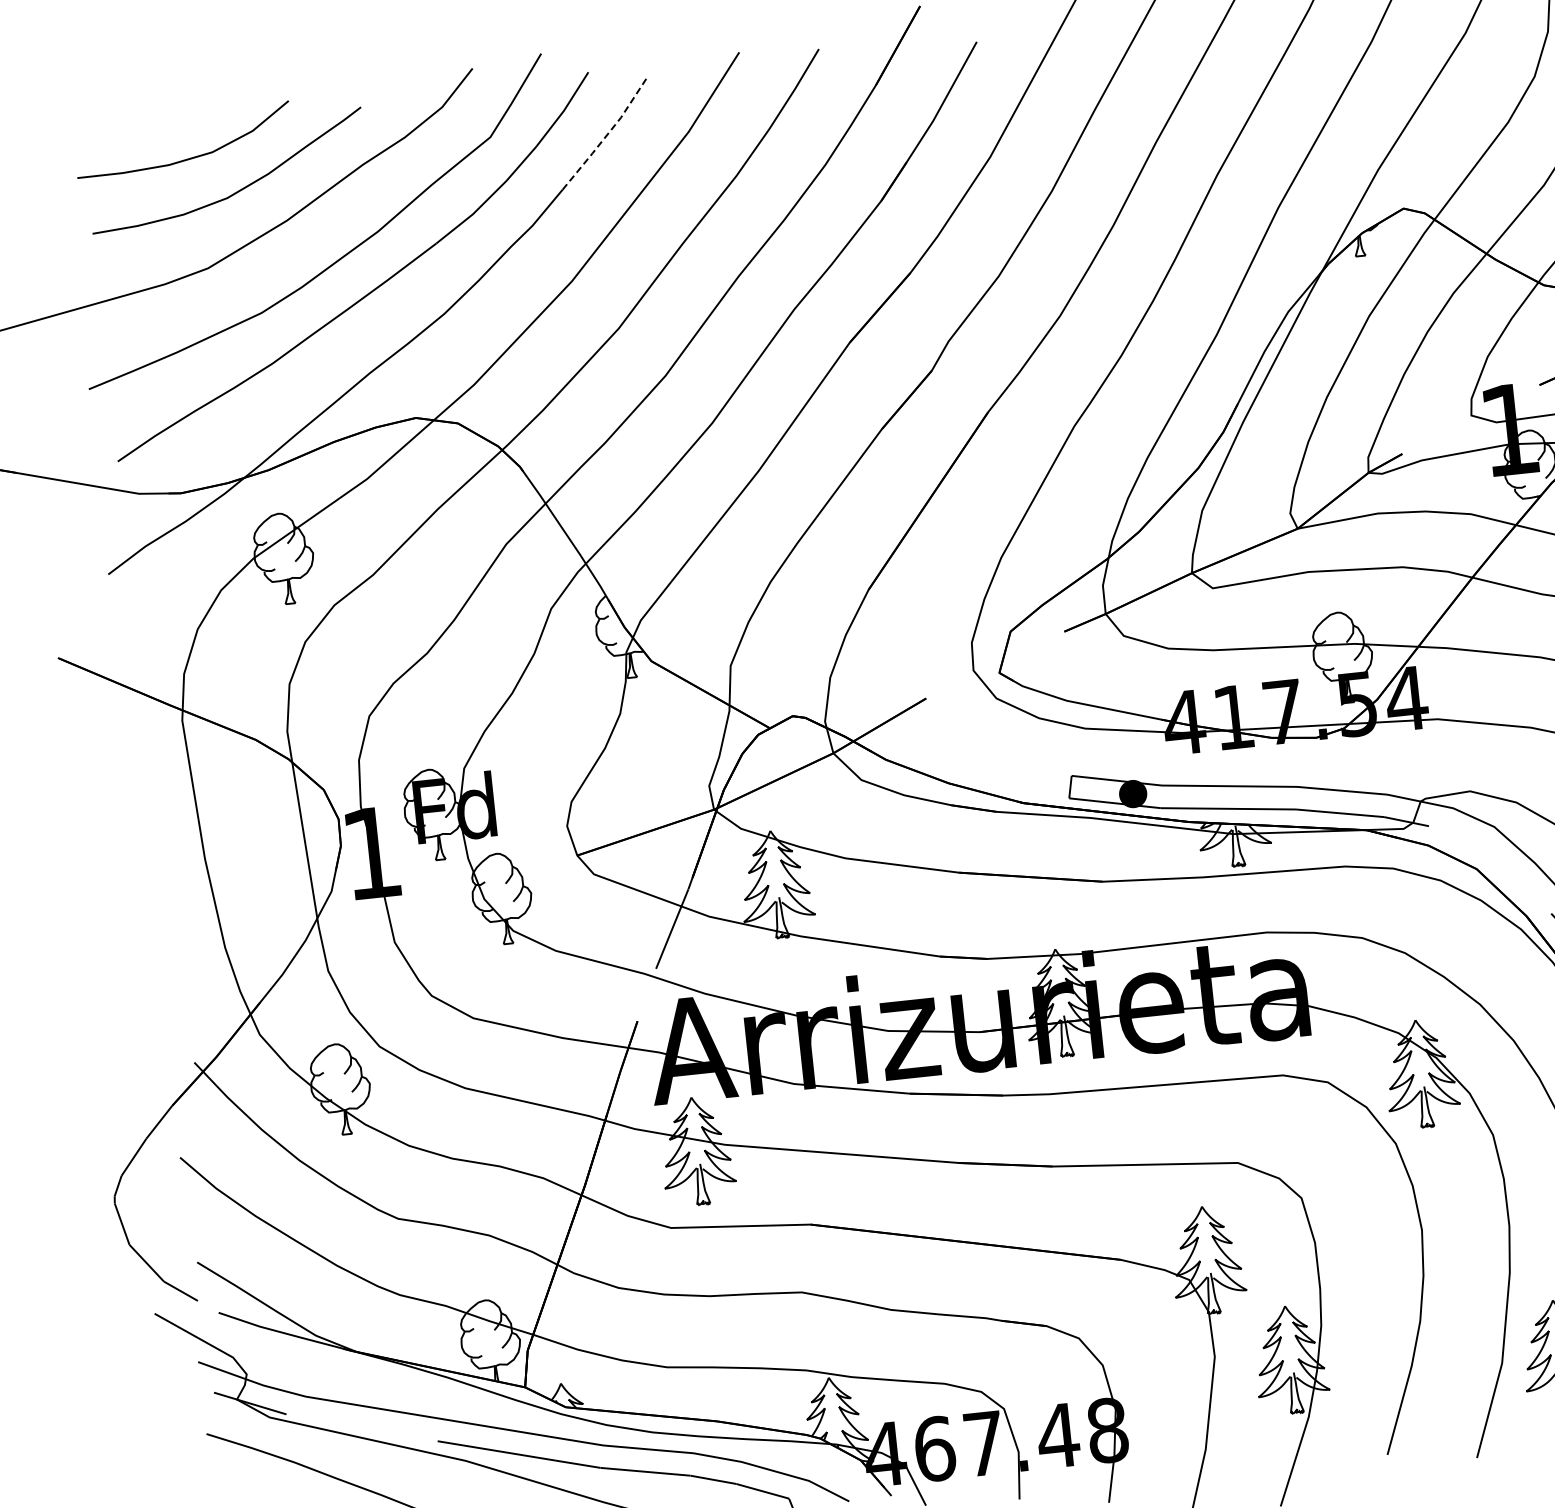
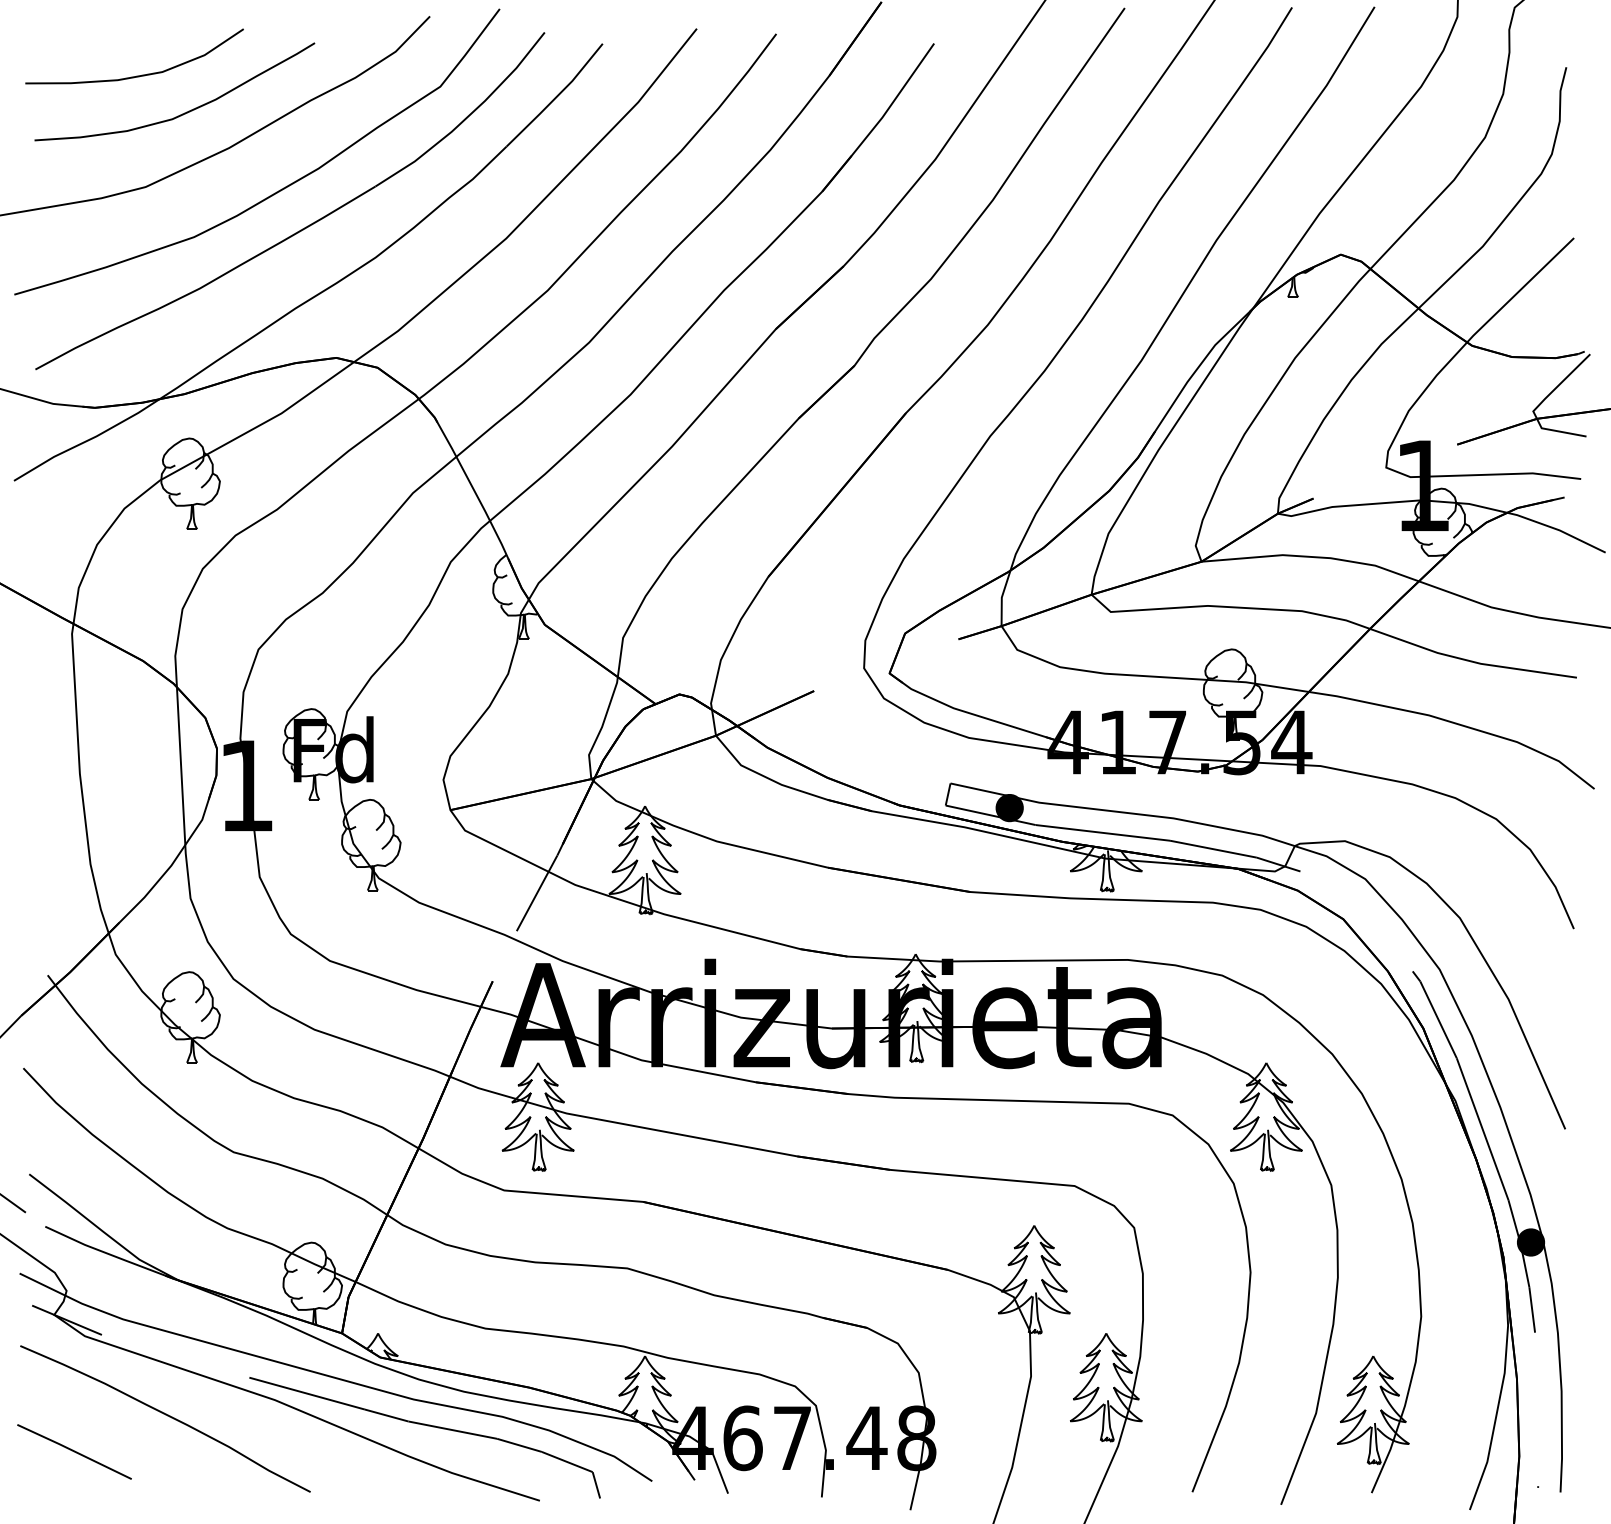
line: (606, 134) -> (556, 96), dashed -> solid

